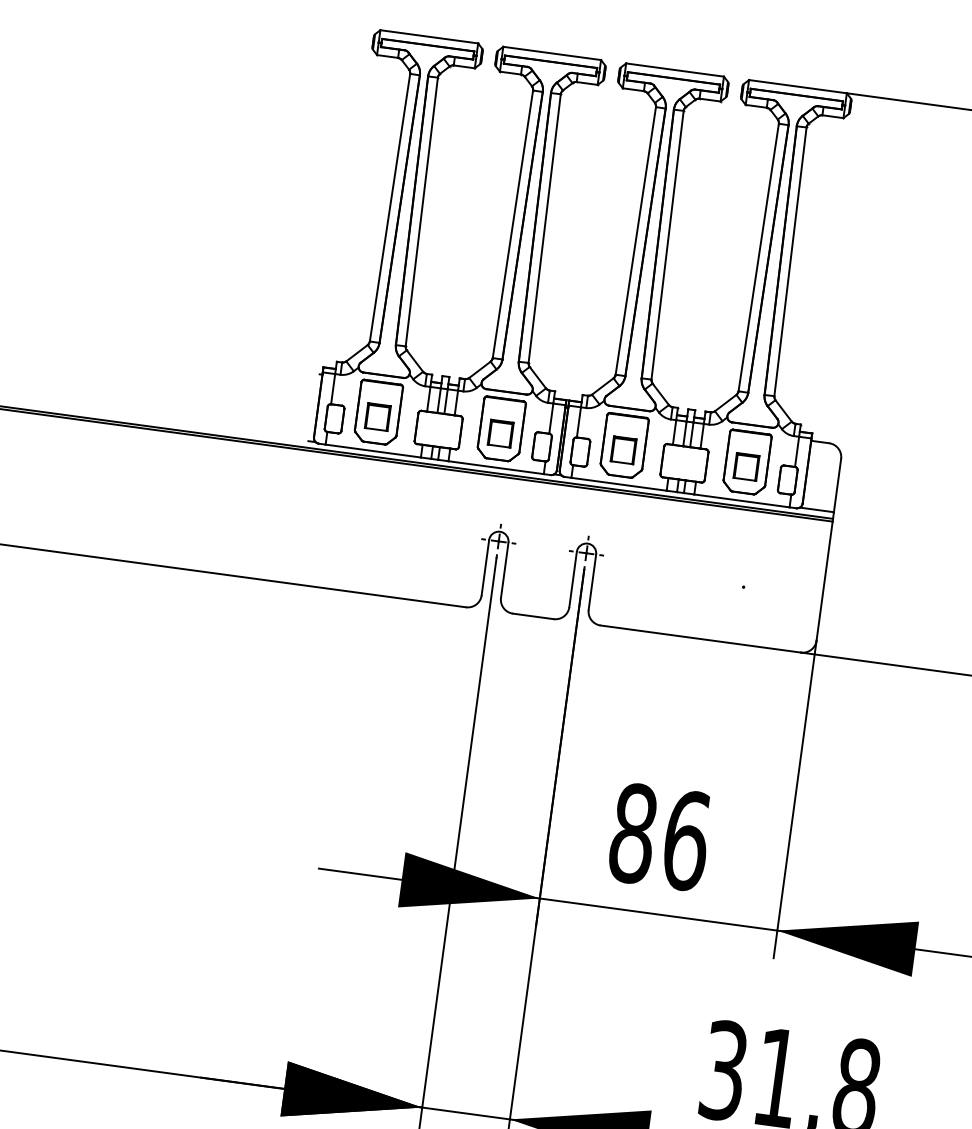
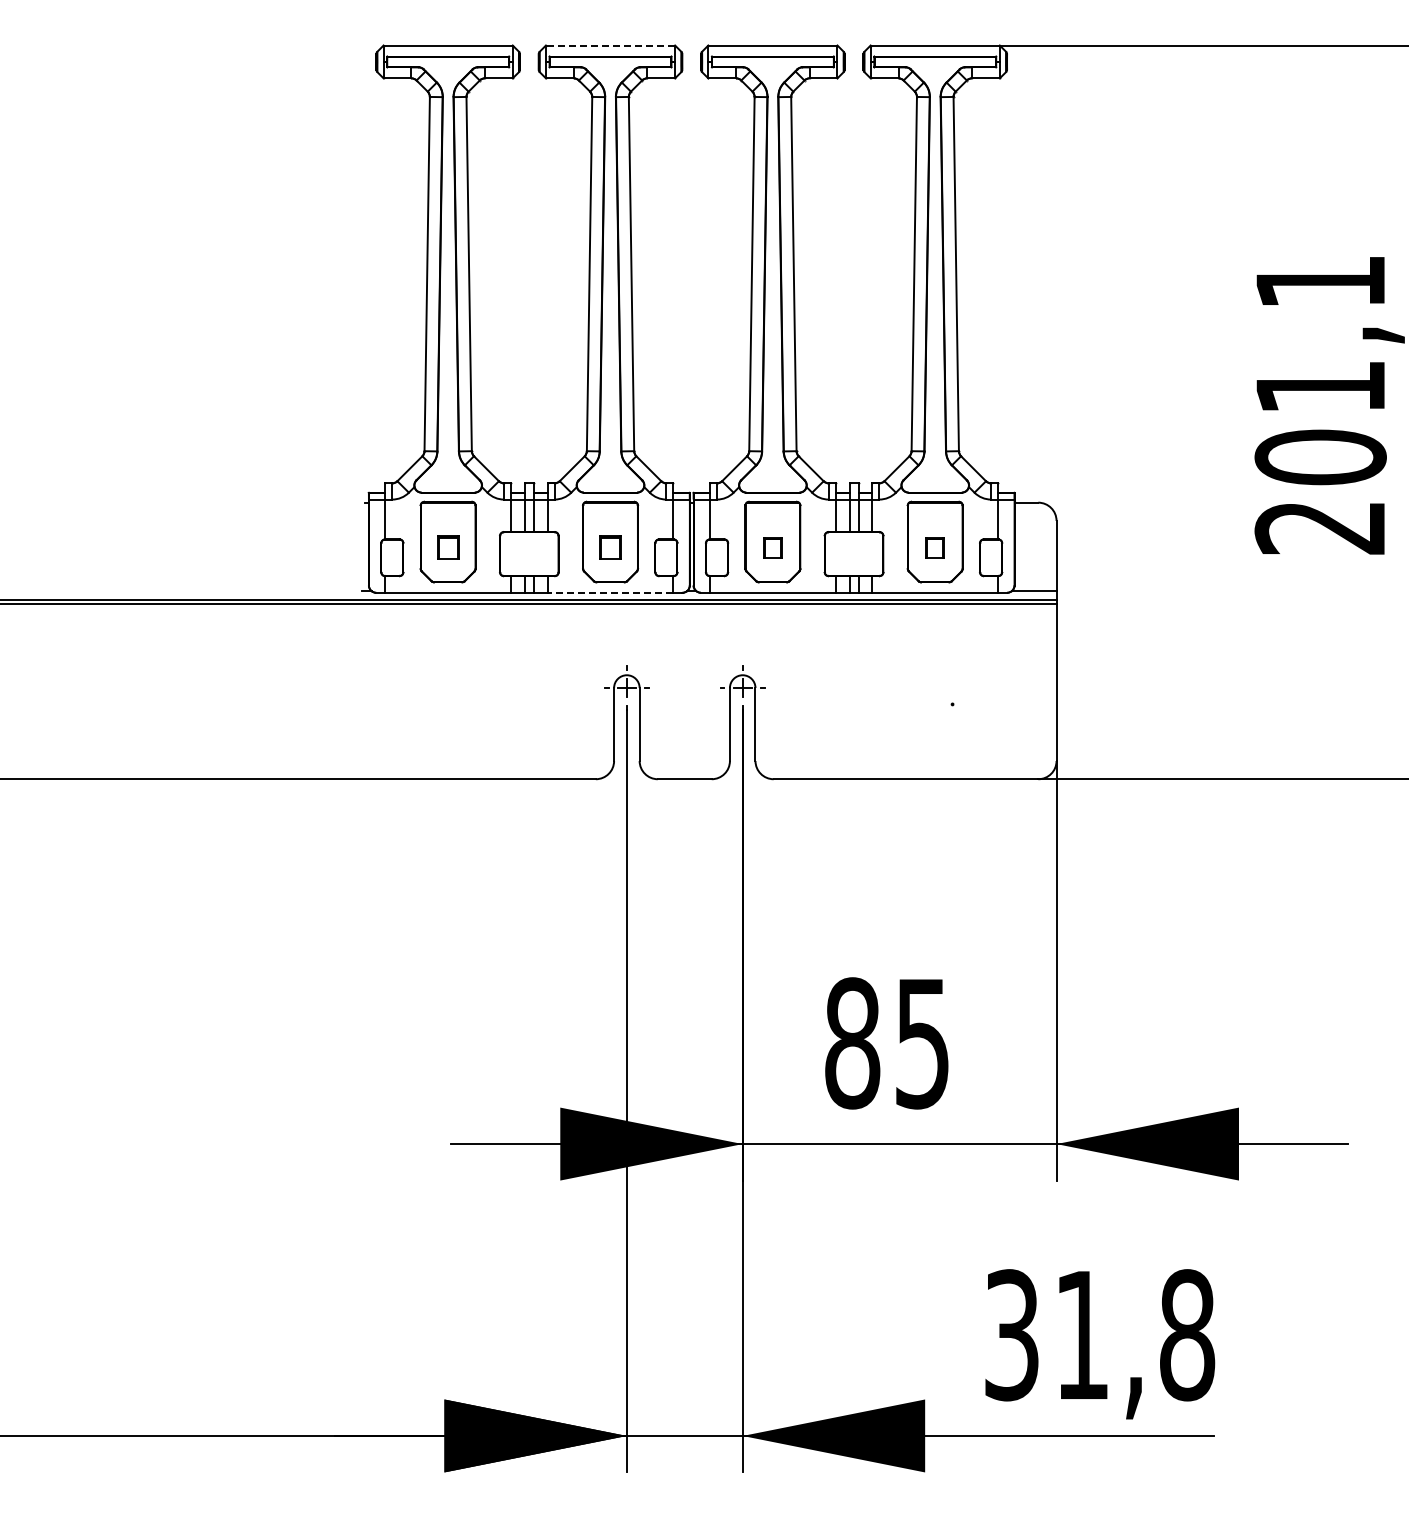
line: (552, 53) -> (610, 45), solid -> dashed
part: (377, 416) -> (447, 547), size x0.7
part: (500, 433) -> (610, 547), size x0.7
part: (623, 449) -> (772, 547), size x0.6
part: (746, 466) -> (934, 547), size x0.6
line: (496, 467) -> (610, 592), solid -> dashed
text: (686, 840) -> (923, 1043), 86 -> 85

